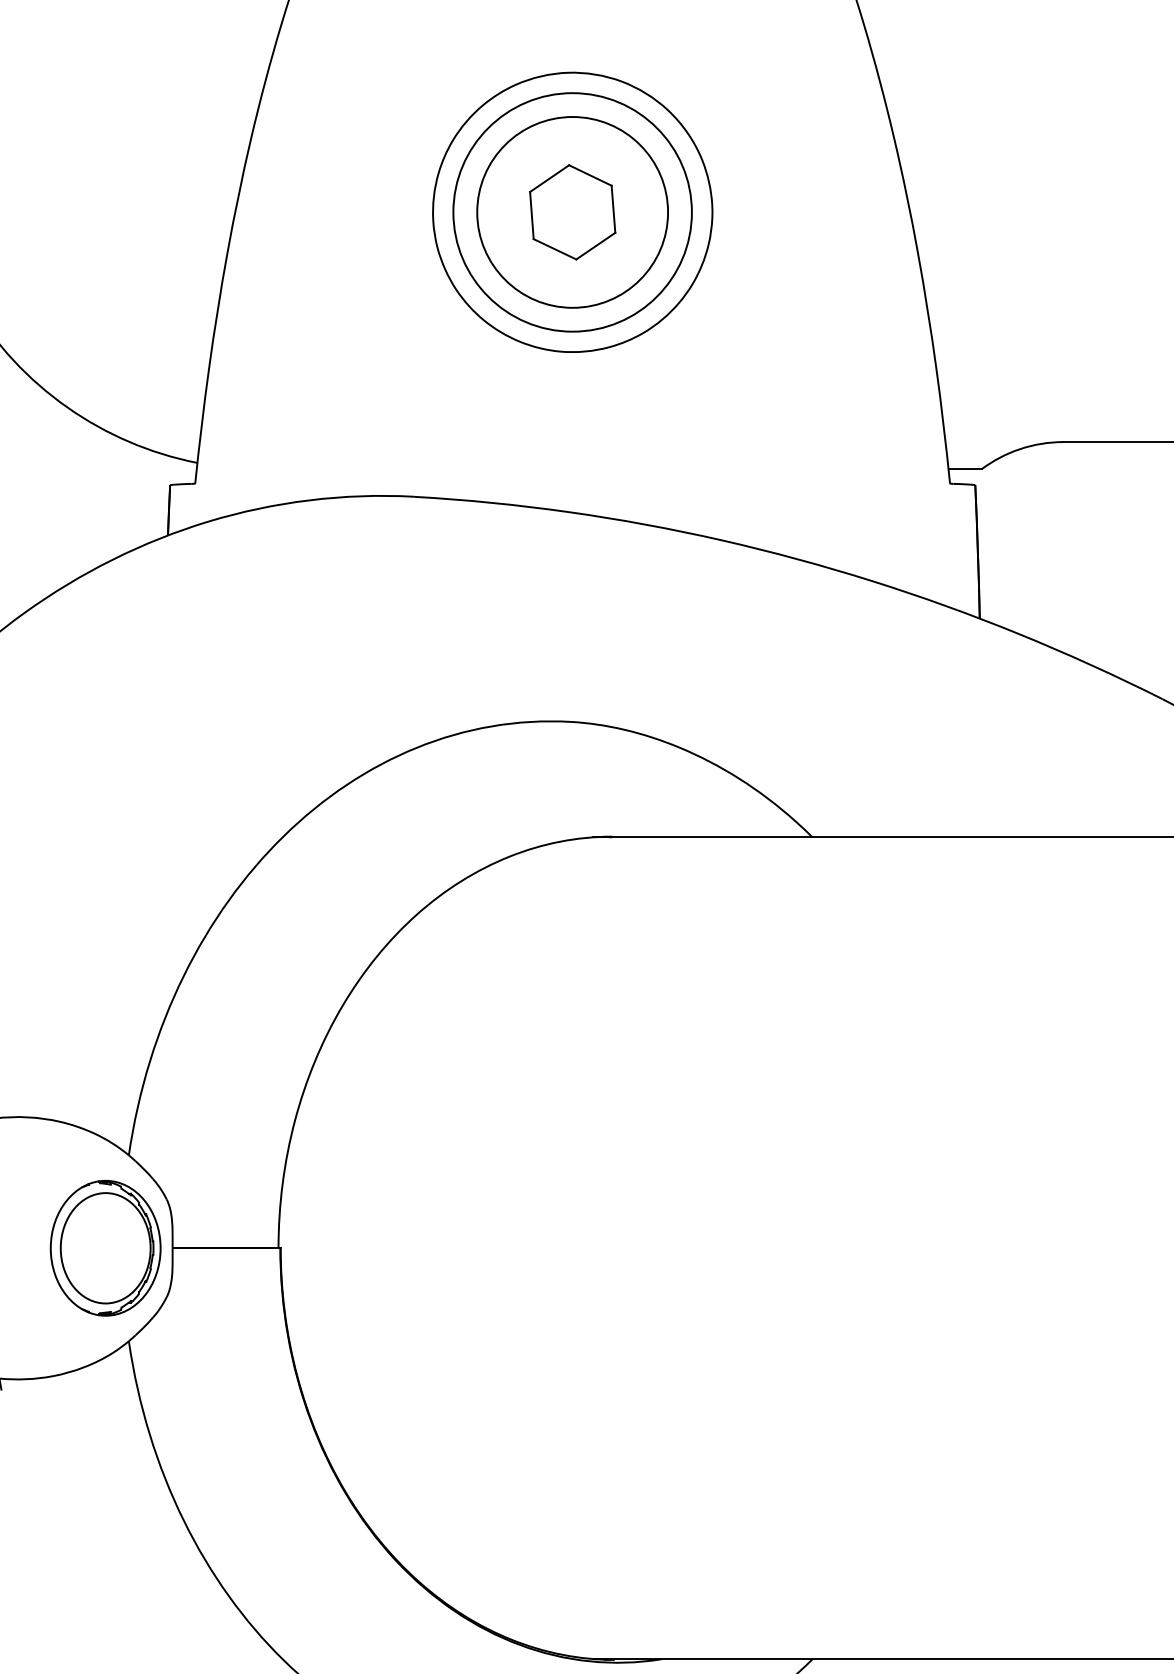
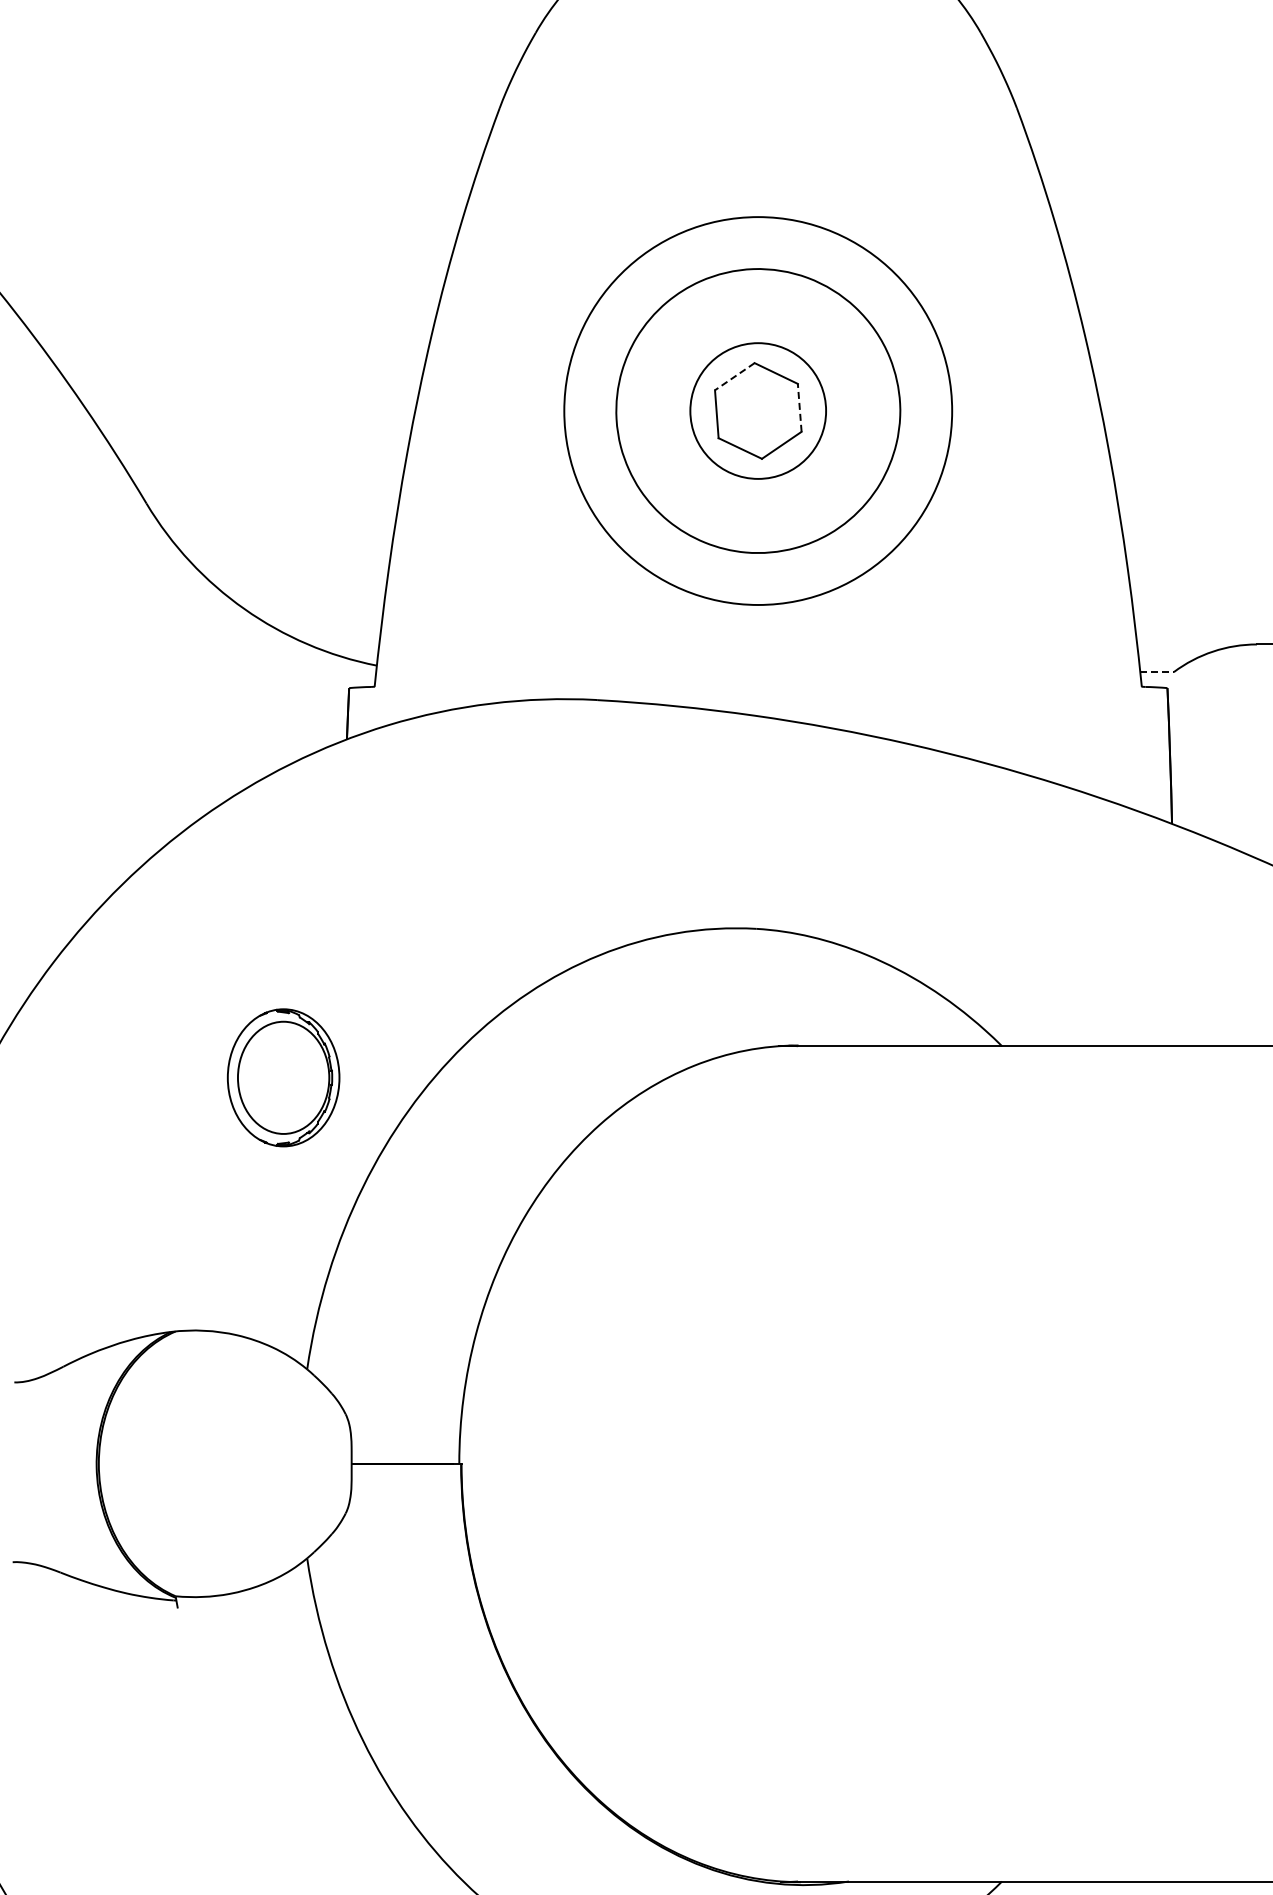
line: (549, 178) -> (734, 376), solid -> dashed
line: (613, 208) -> (799, 407), solid -> dashed
circle: (572, 211) -> (758, 410), size x1.6
circle: (572, 212) -> (758, 411), size x0.7
line: (965, 469) -> (1157, 672), solid -> dashed
part: (105, 1247) -> (283, 1077), moved

